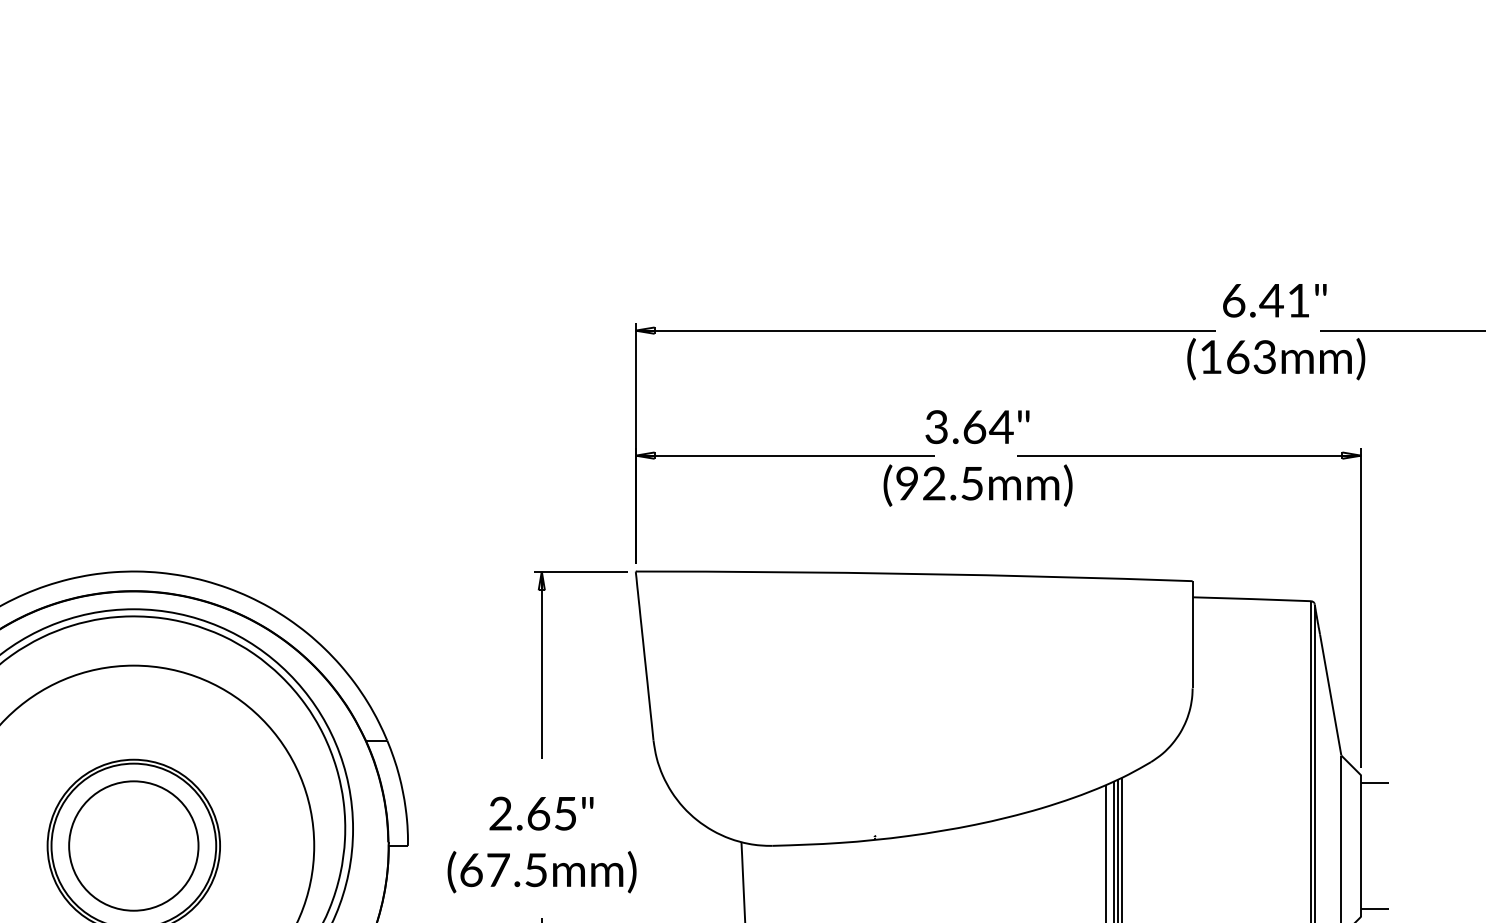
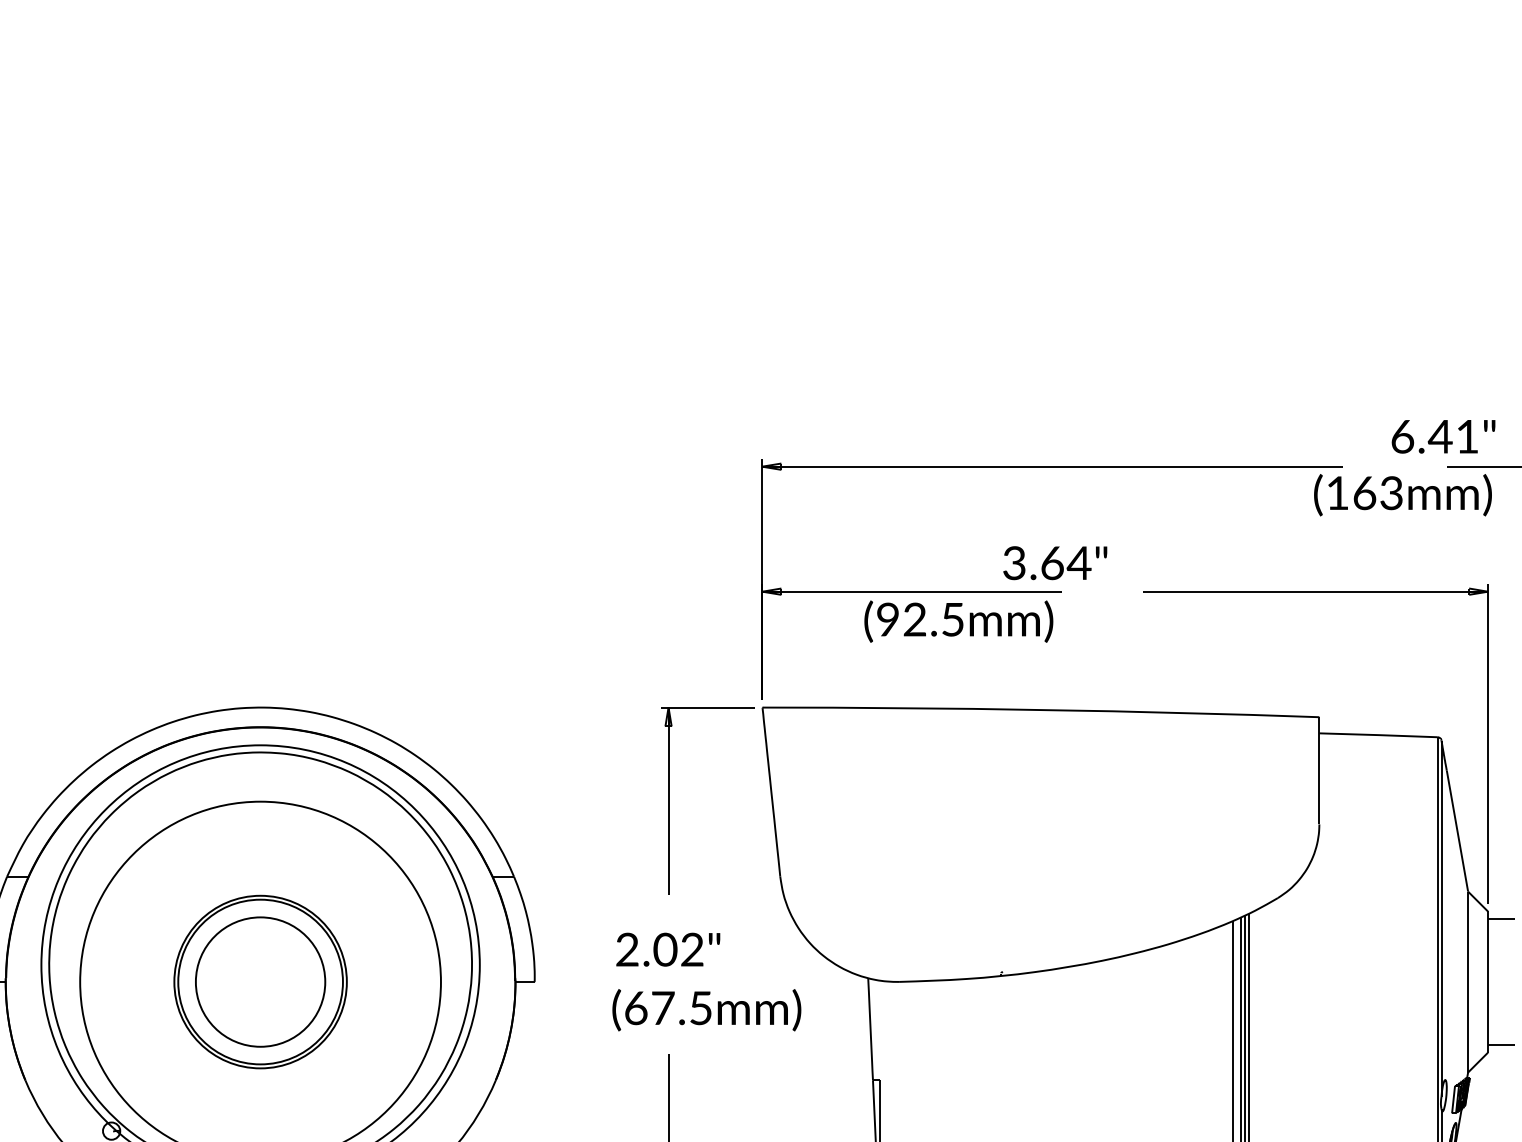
text: (1274, 300) -> (1443, 436), moved
text: (977, 427) -> (1055, 563), moved
text: (977, 485) -> (958, 621), moved
text: (551, 813) -> (678, 949), 2.65" -> 2.02"
text: (541, 872) -> (706, 1010), moved

